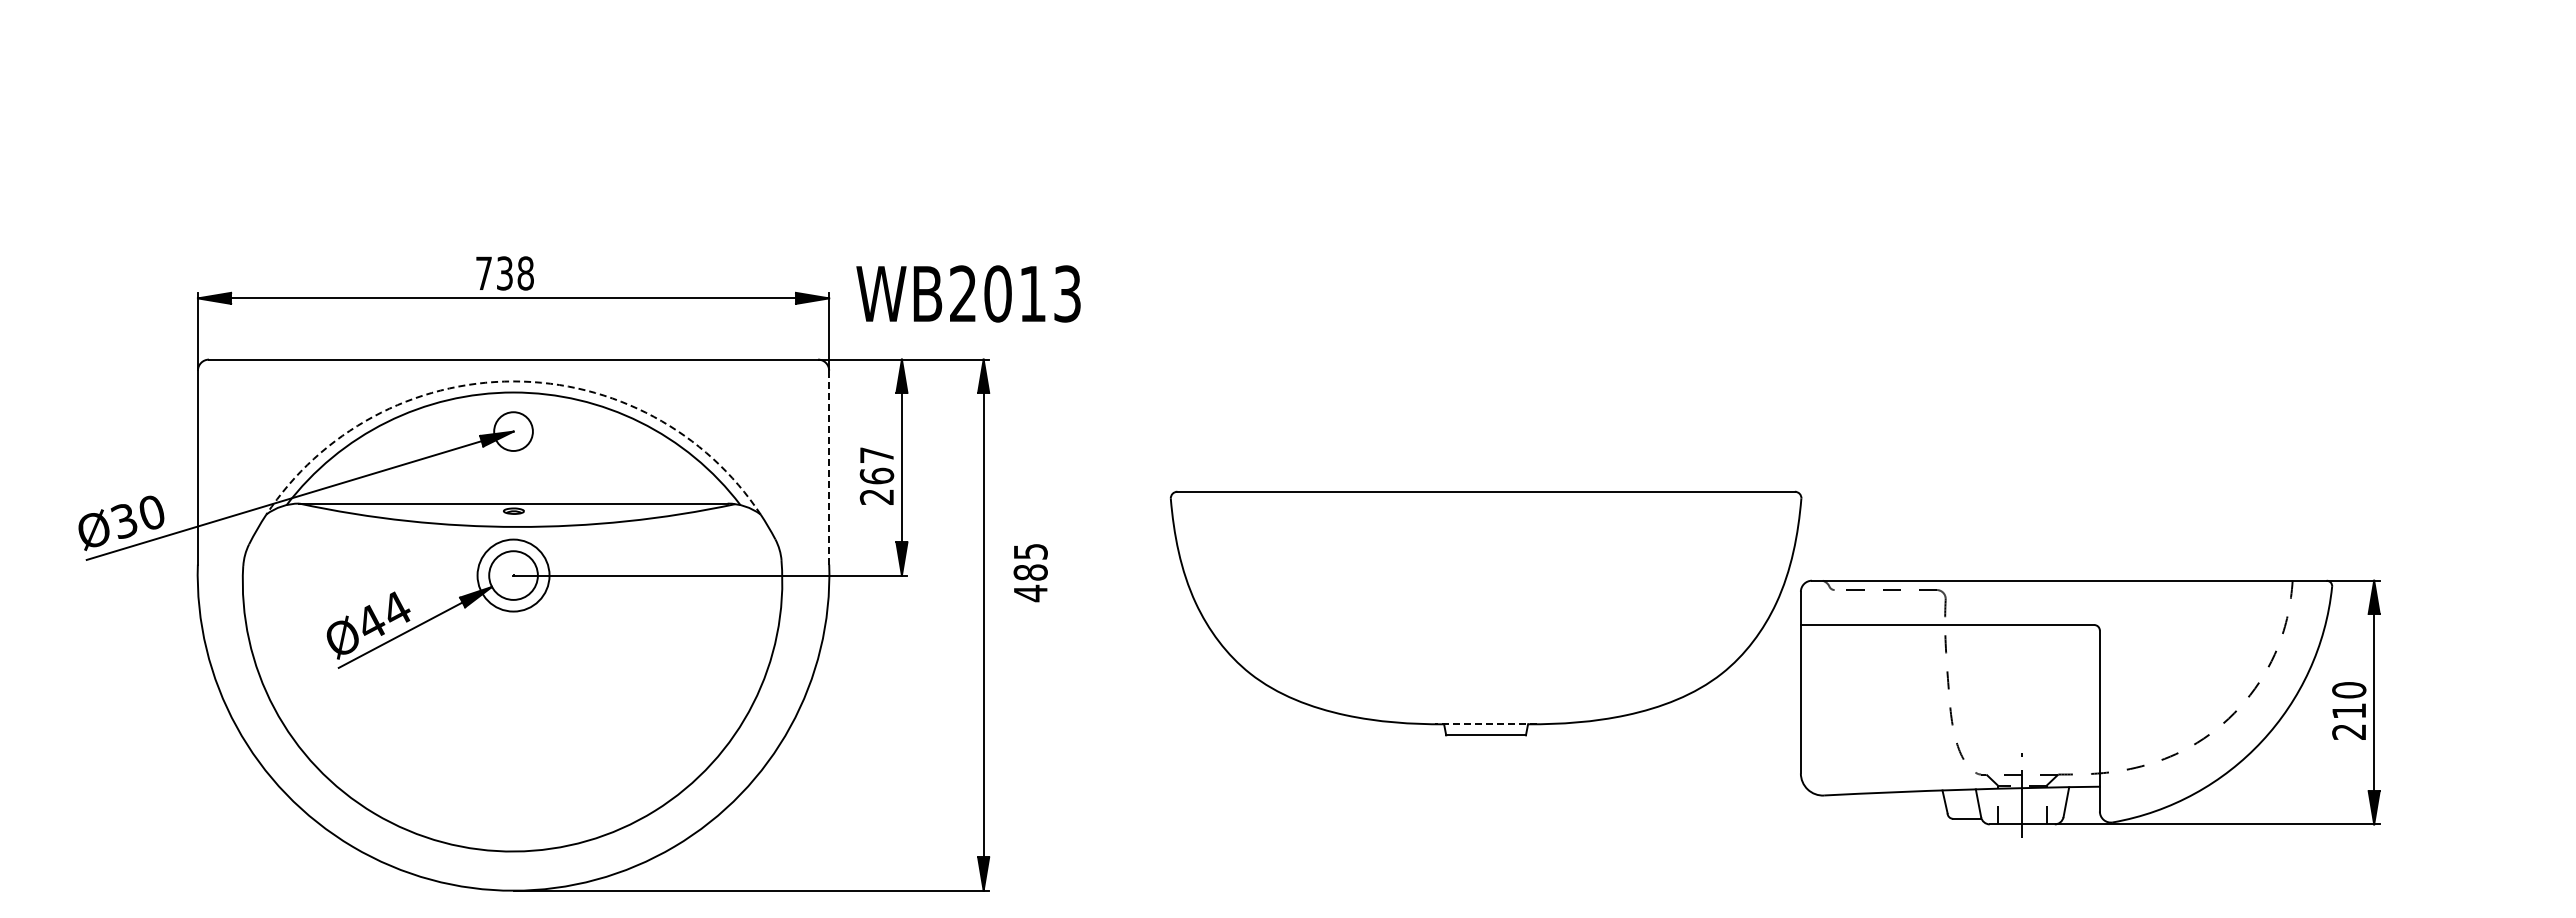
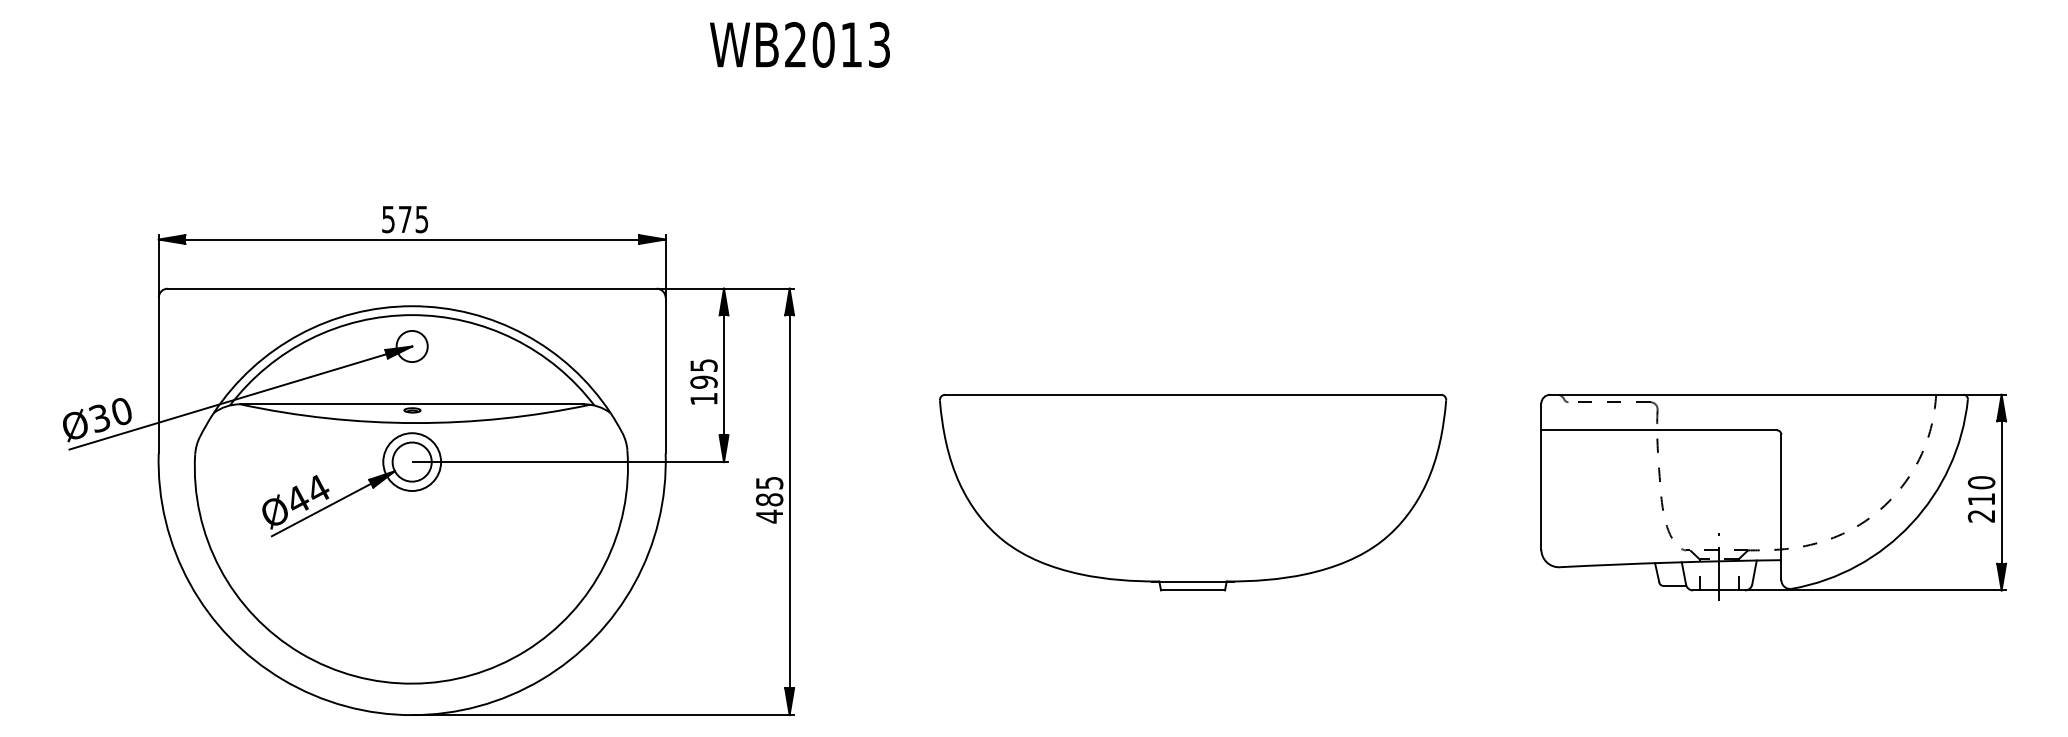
text: (504, 273) -> (404, 219), 738 -> 575
text: (968, 293) -> (799, 44), moved
arc: (513, 381) -> (412, 306), dashed -> solid
line: (829, 467) -> (665, 375), dashed -> solid
text: (876, 475) -> (703, 381), 267 -> 195
text: (1030, 573) -> (769, 500), moved
part: (2090, 708) -> (1773, 497), moved
line: (1485, 724) -> (1192, 581), dashed -> solid

